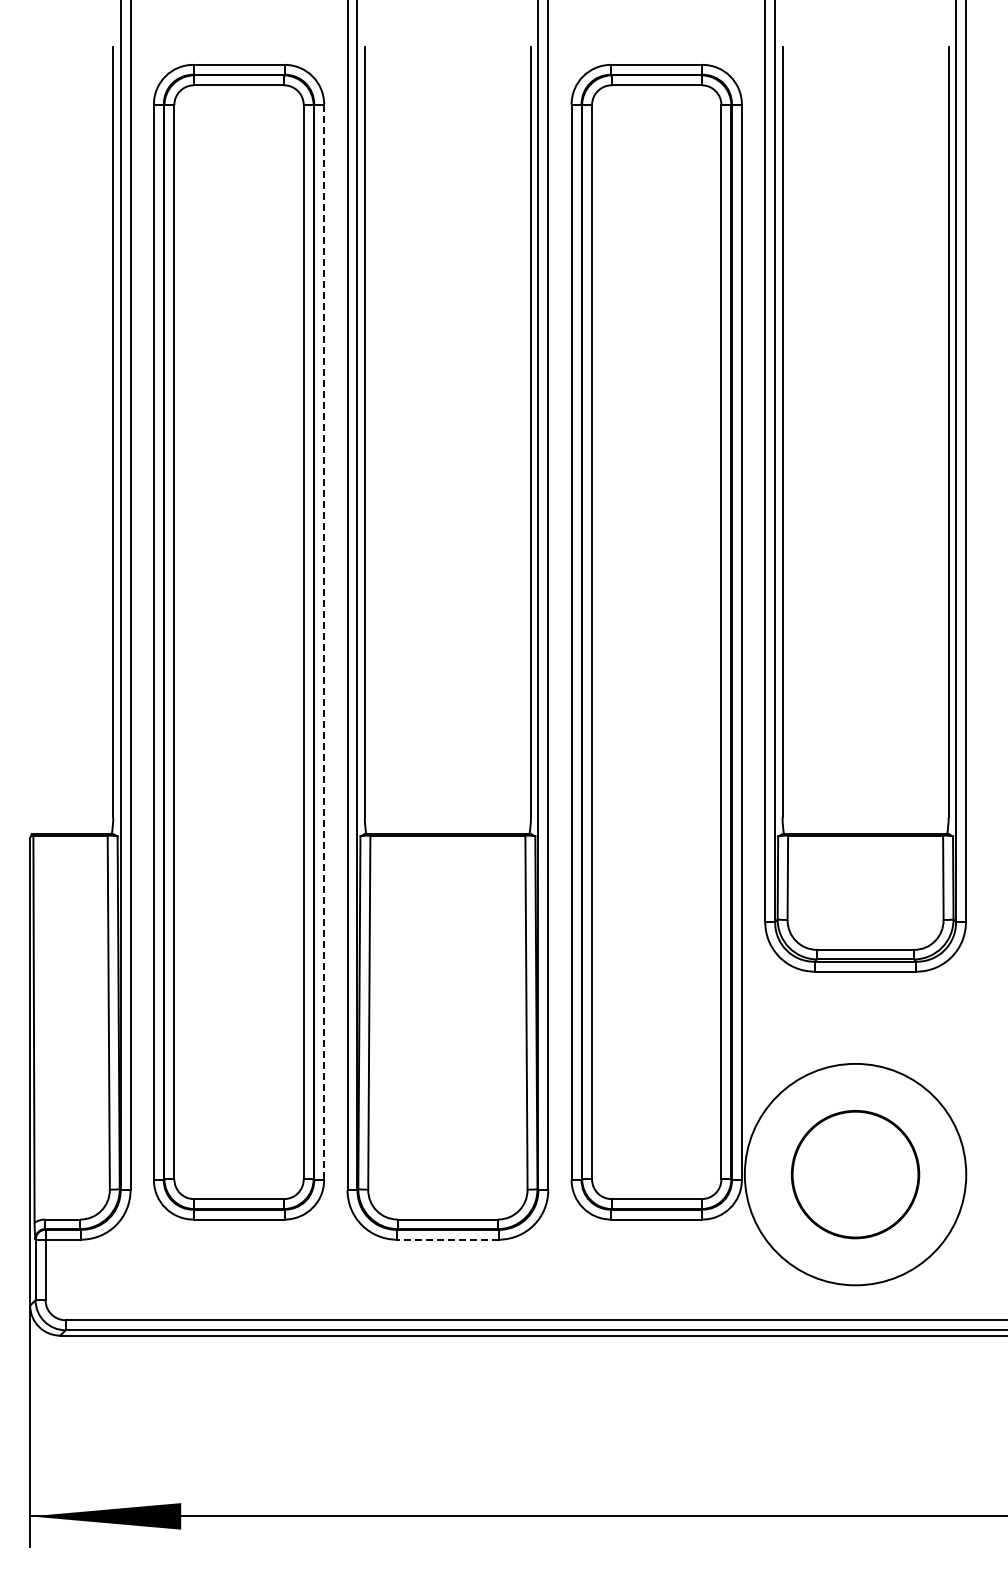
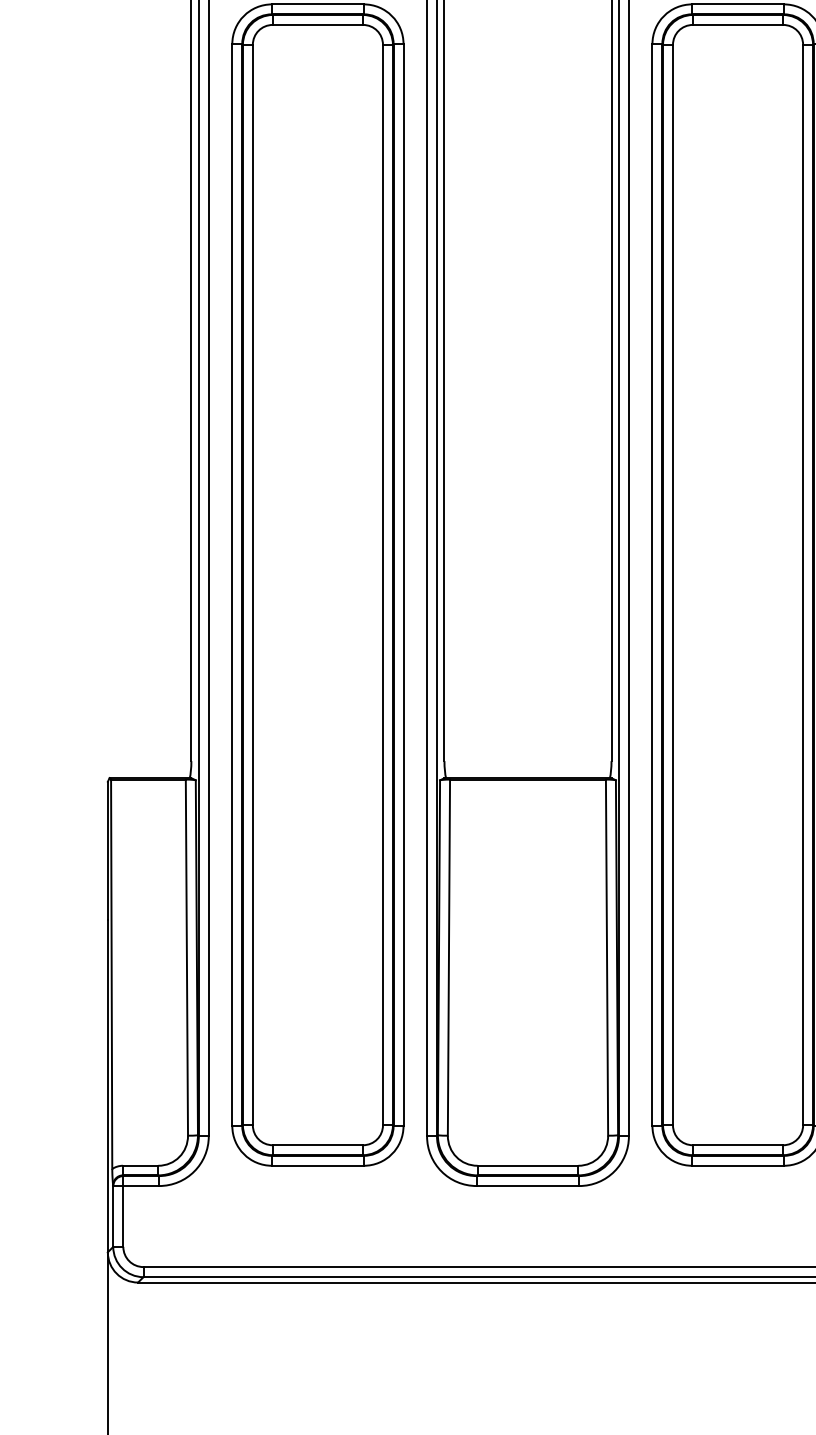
line: (324, 642) -> (403, 585), dashed -> solid
line: (447, 1239) -> (527, 1185), dashed -> solid

